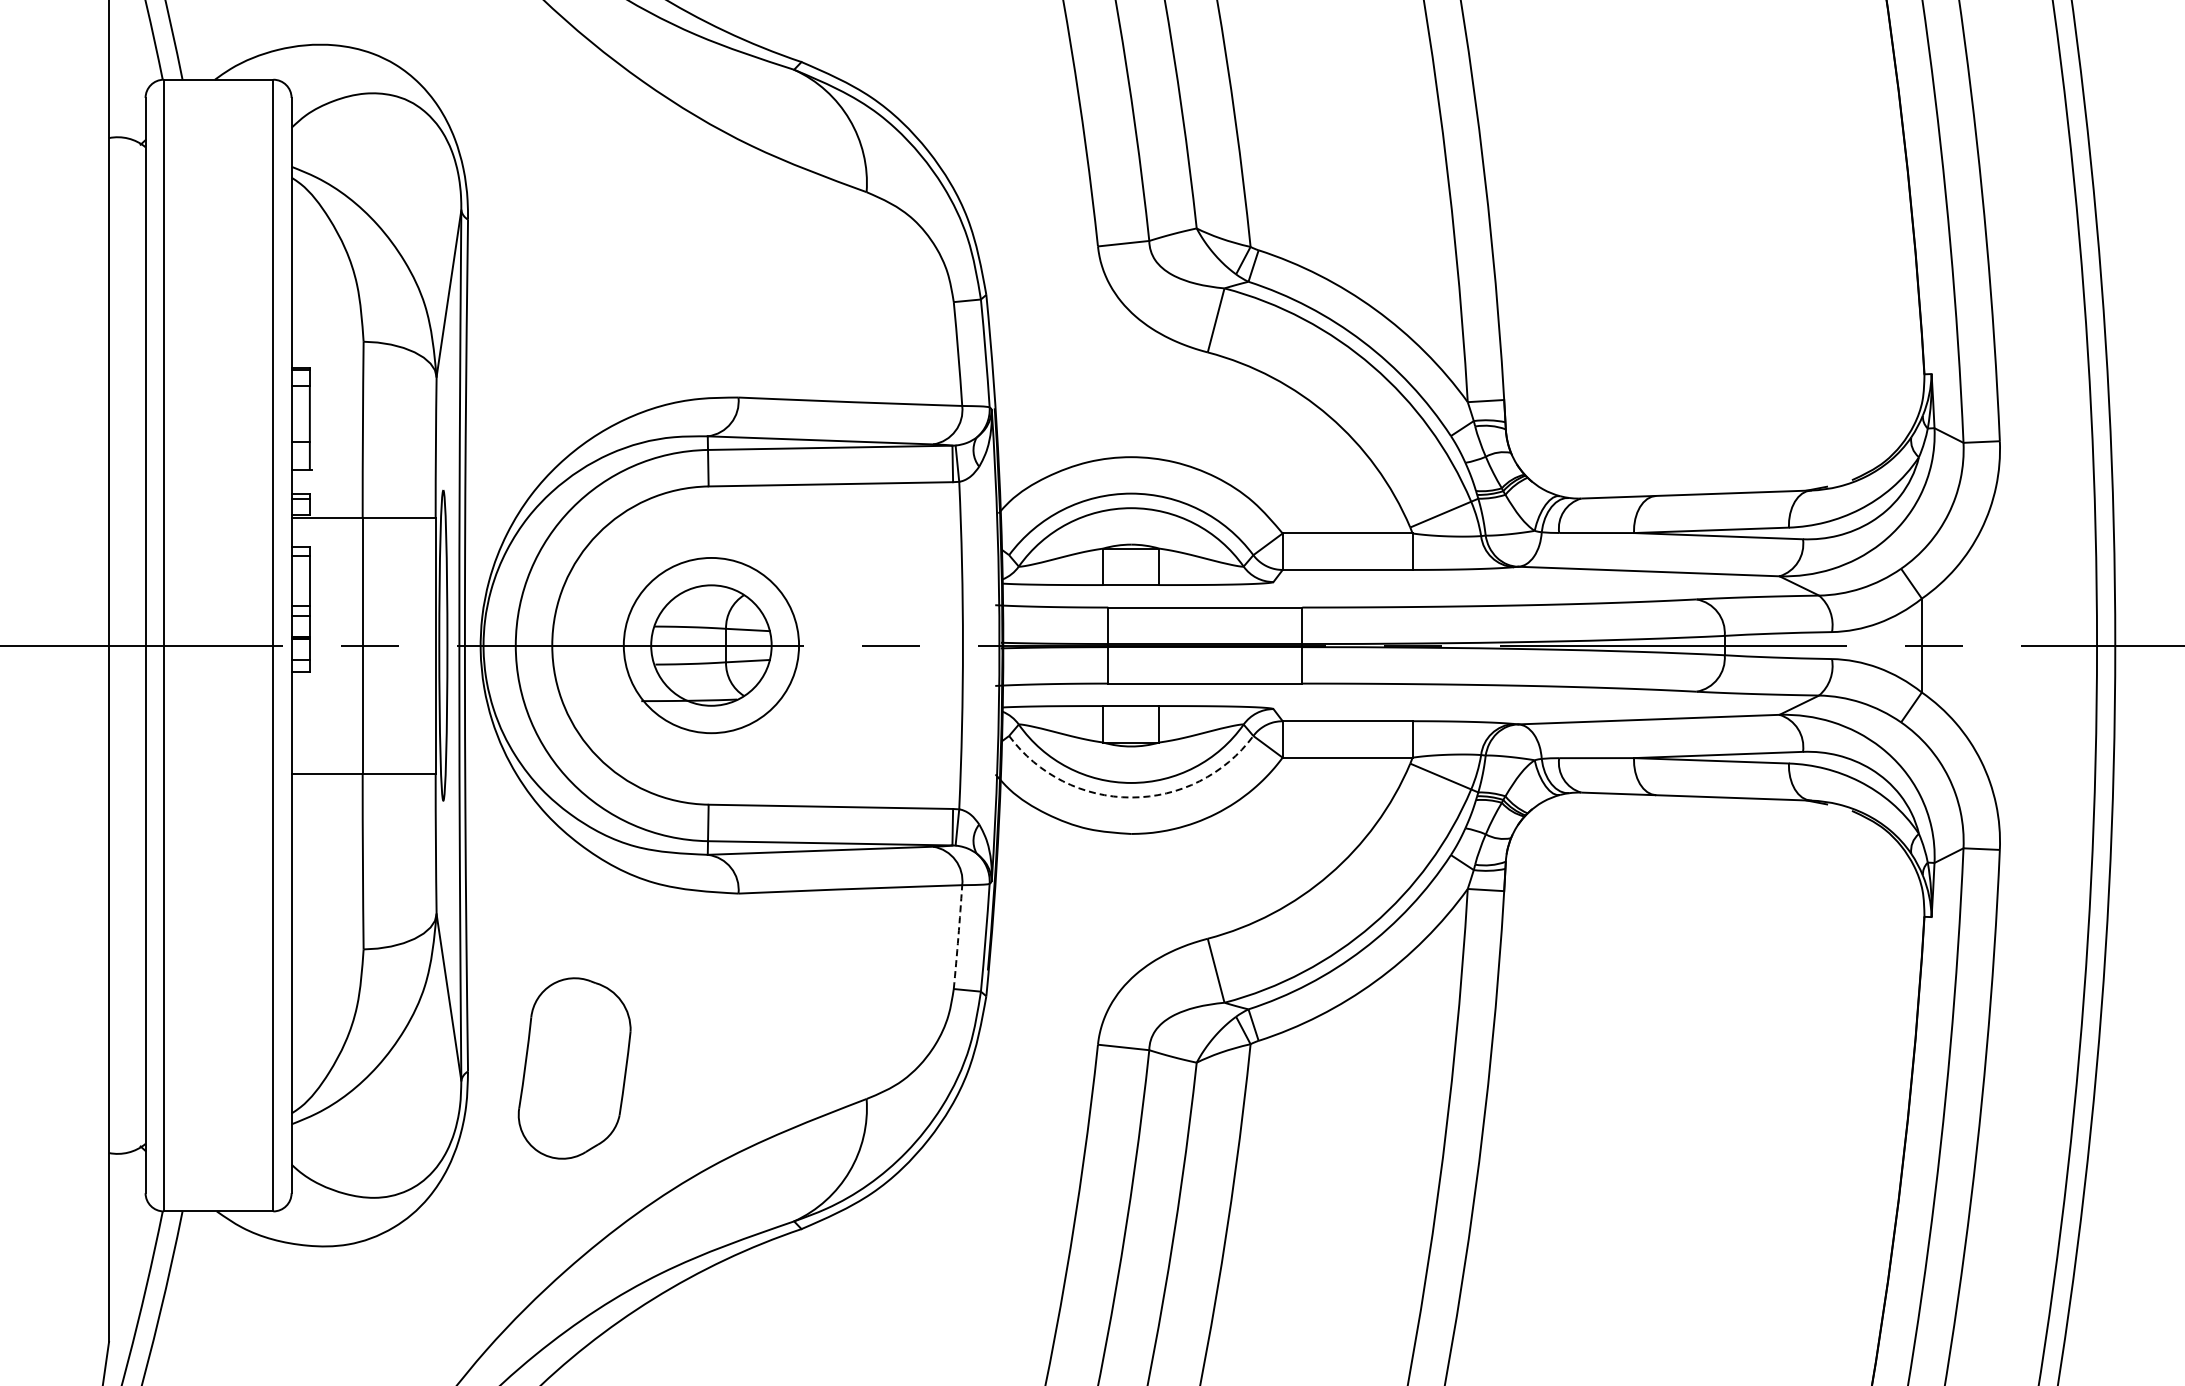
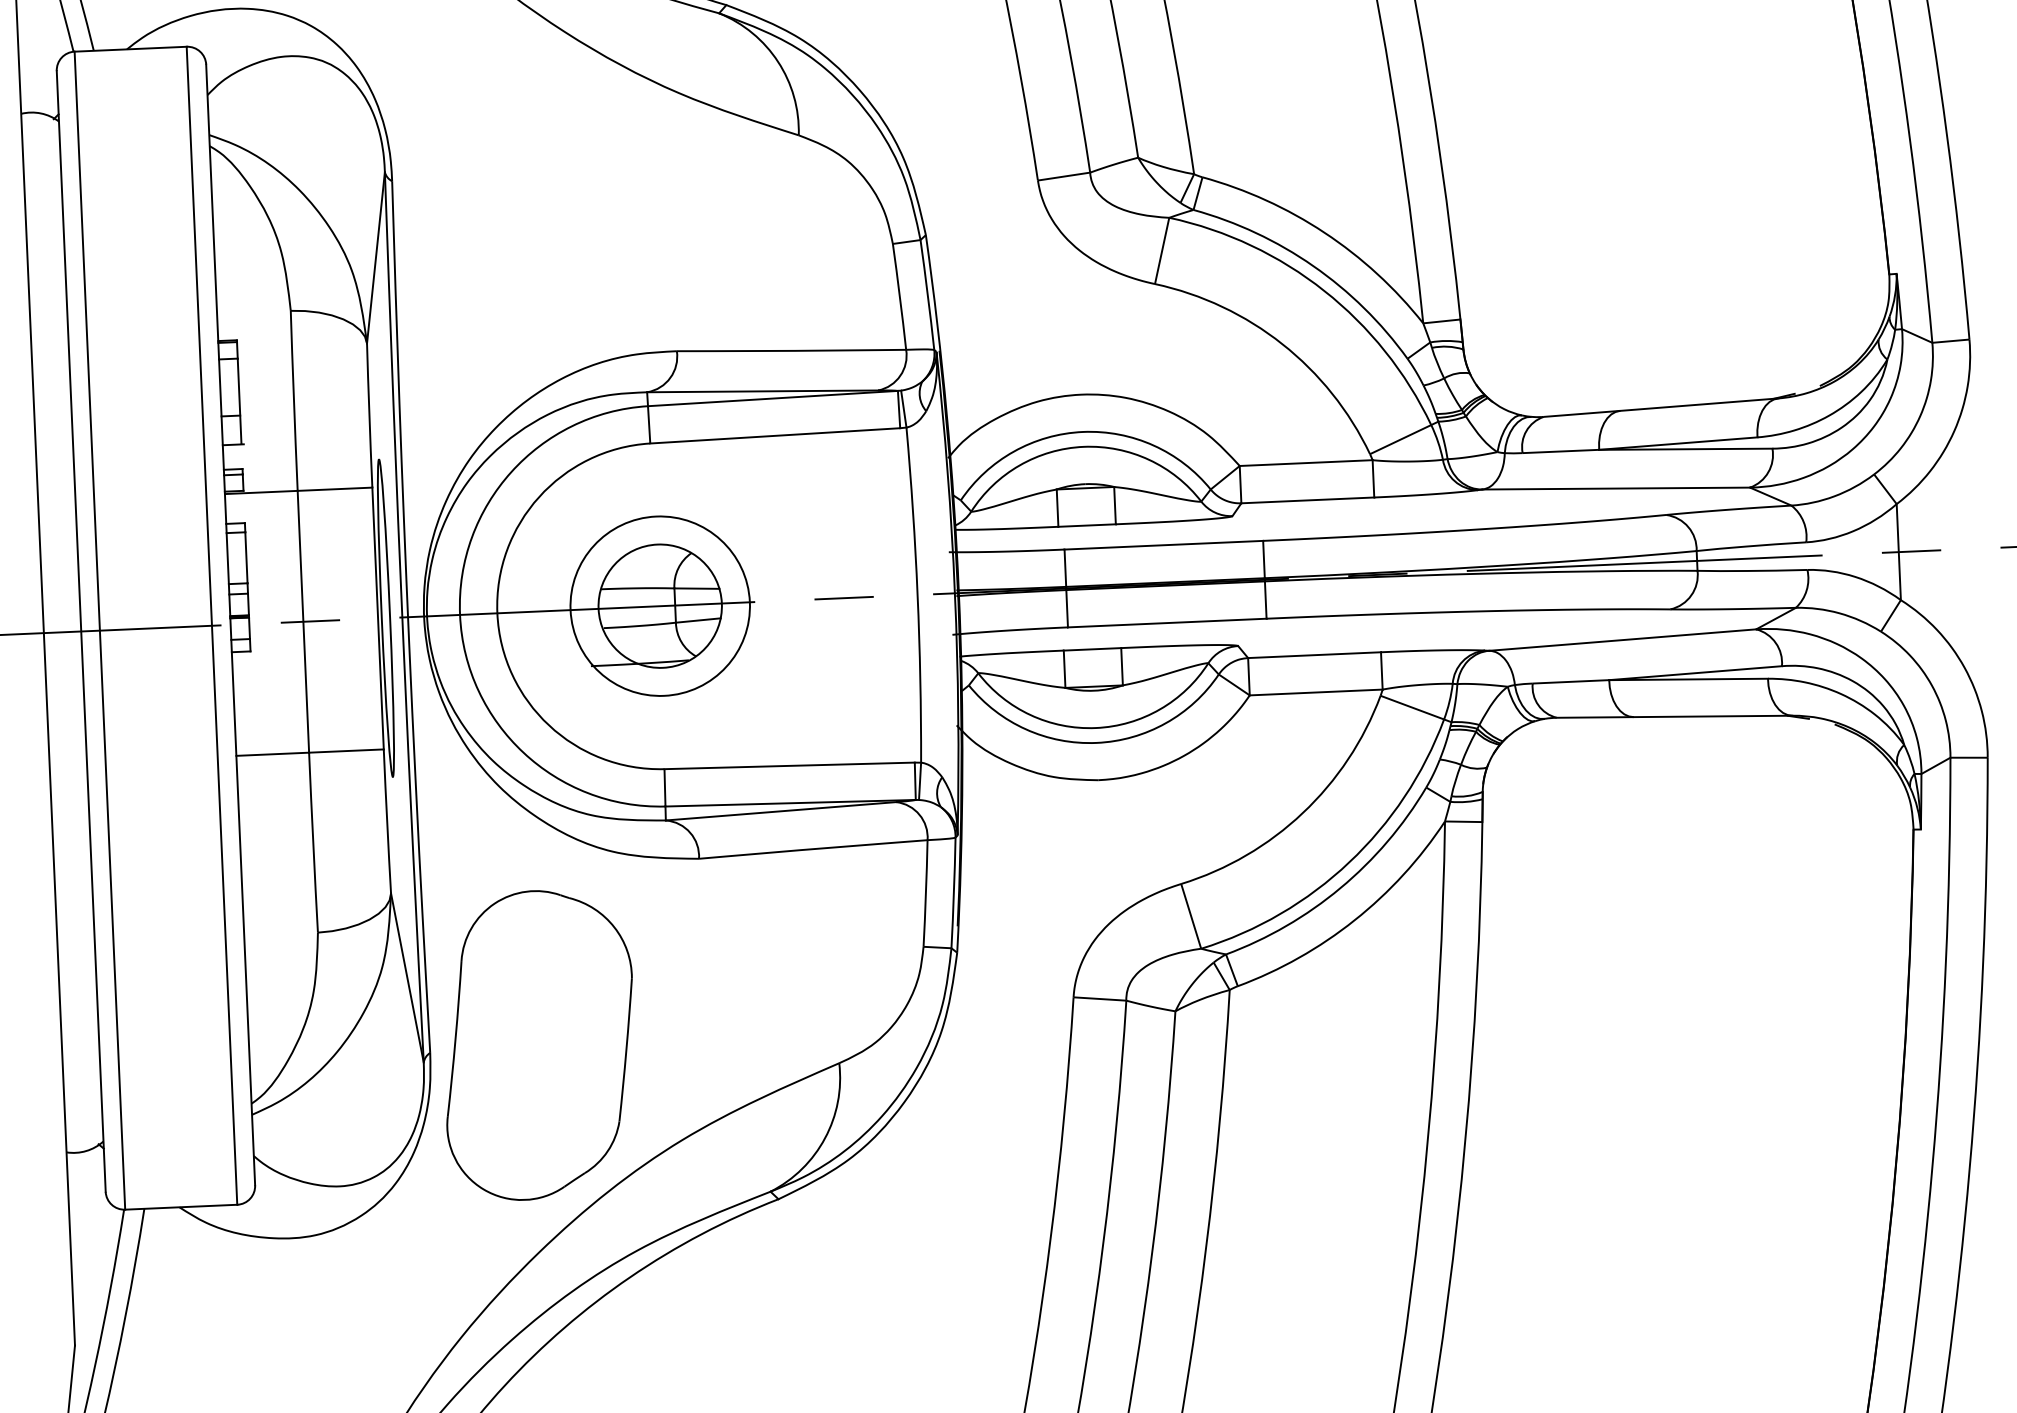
arc: (1131, 797) -> (1096, 742), dashed -> solid
arc: (958, 937) -> (926, 893), dashed -> solid
part: (574, 1068) -> (539, 1045), size x1.67

